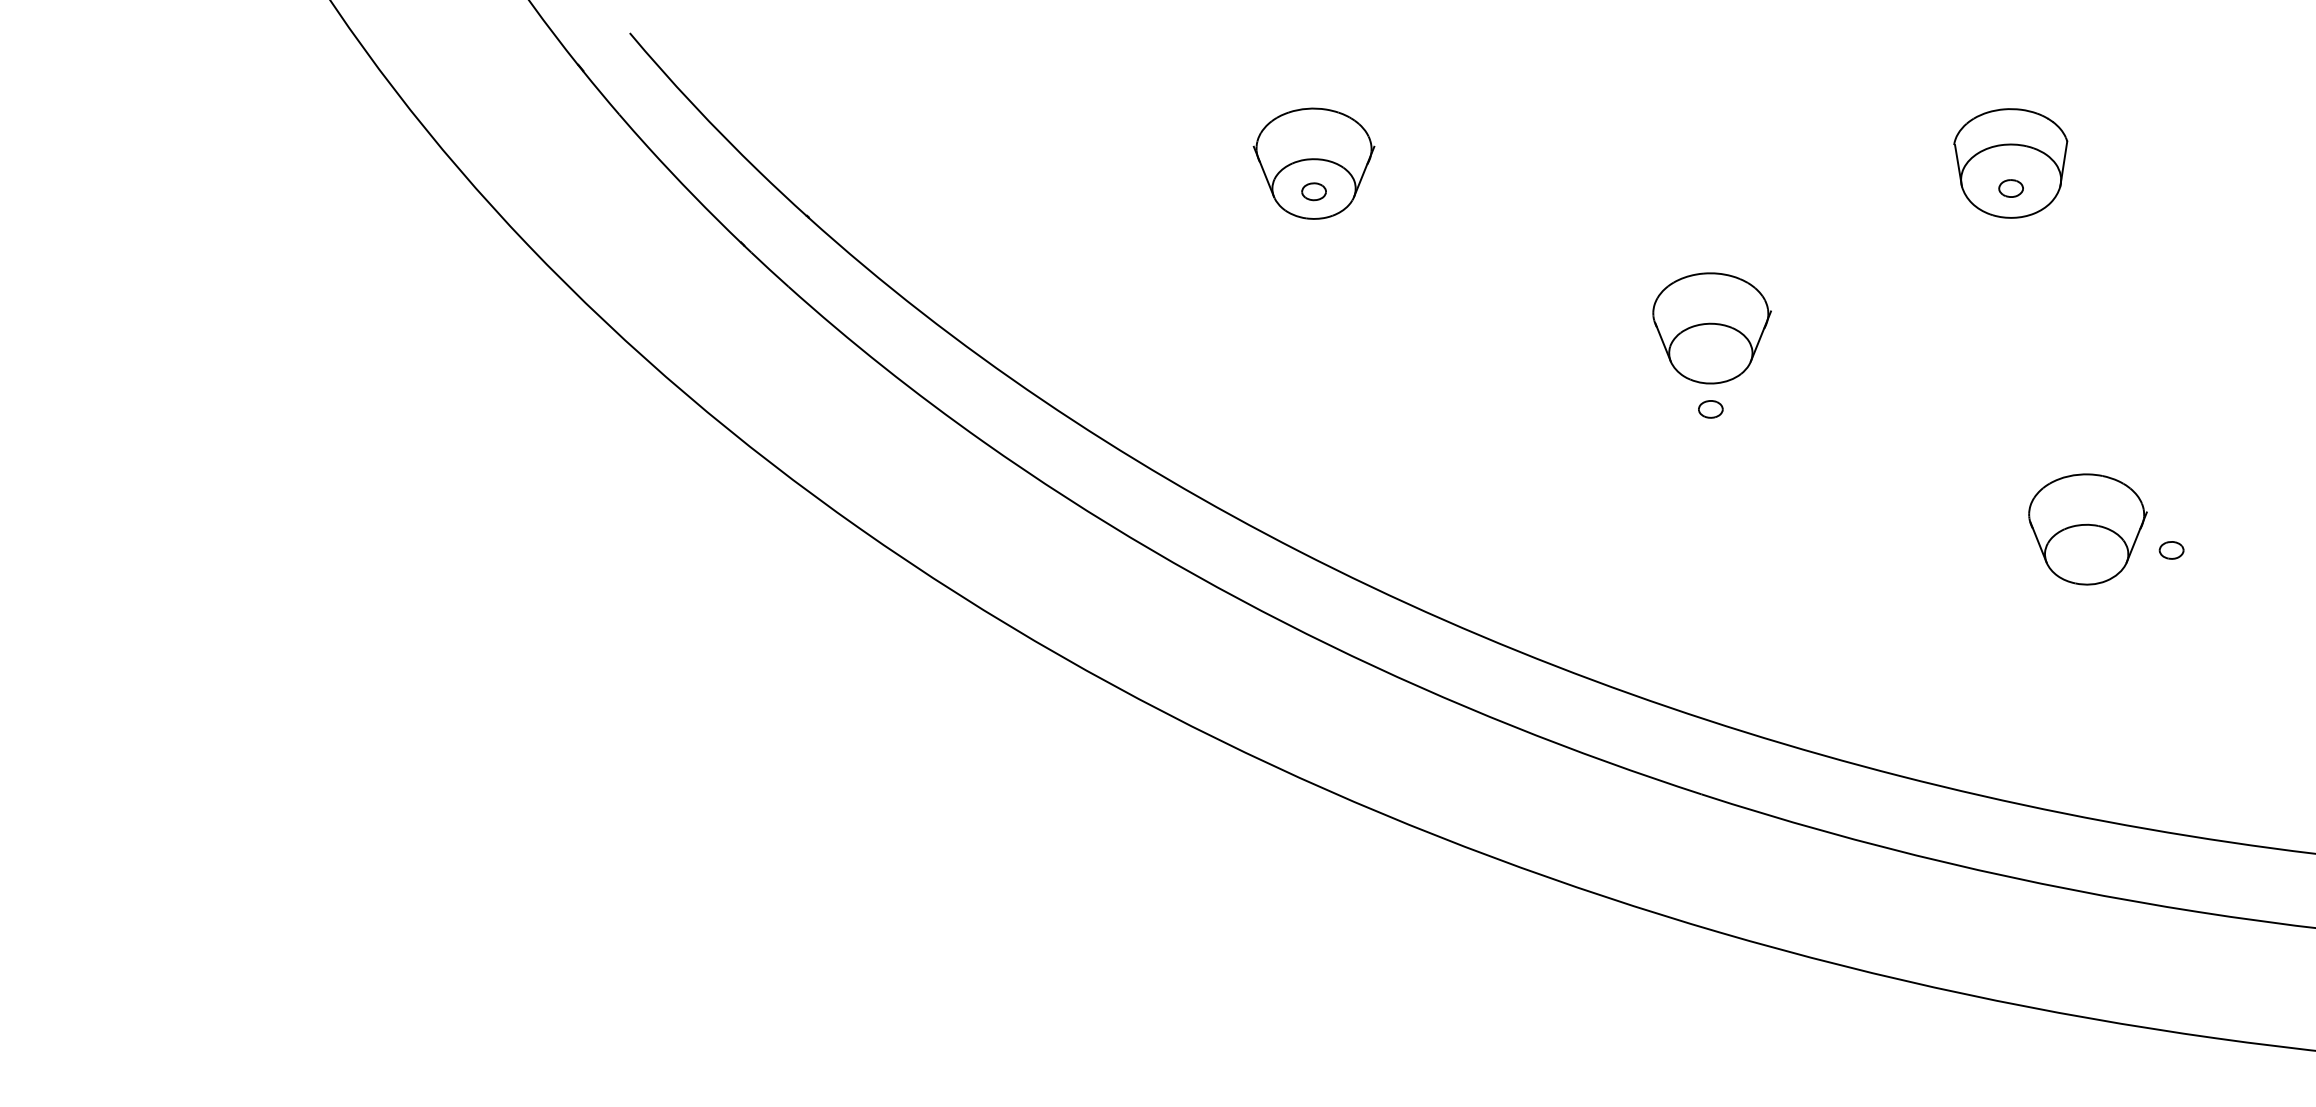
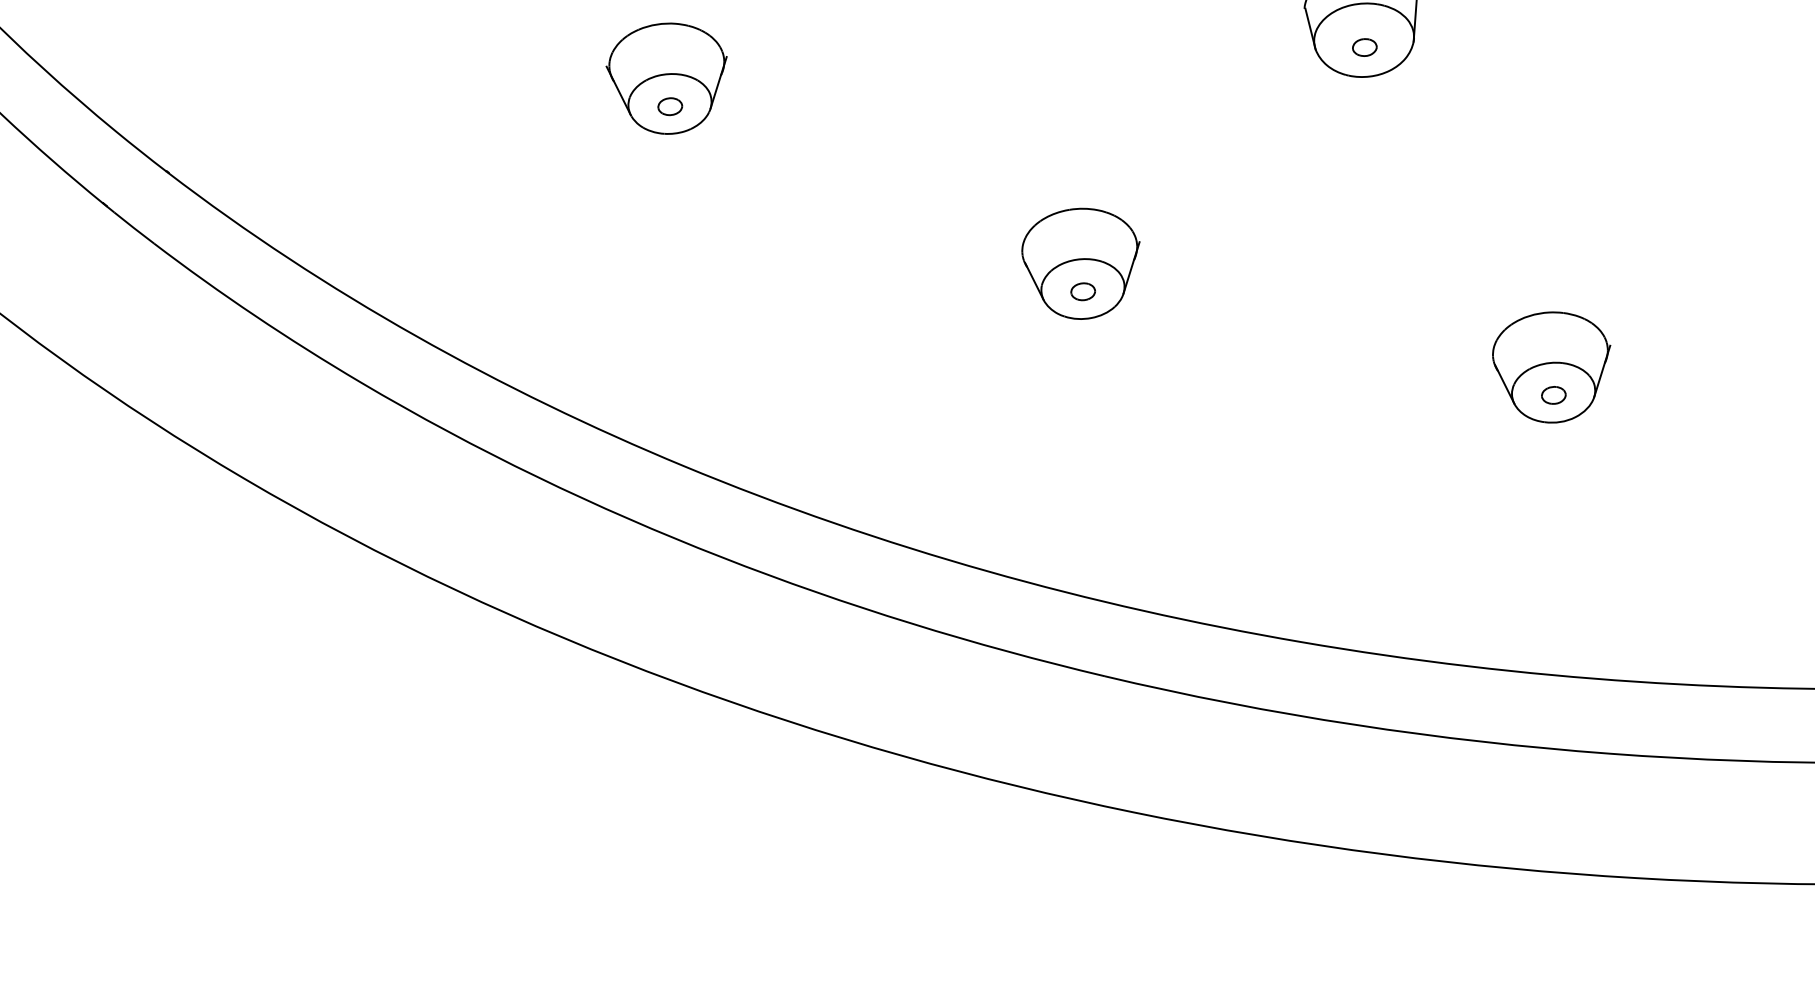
part: (1711, 328) -> (1081, 263), moved
part: (2087, 529) -> (1552, 367), moved

